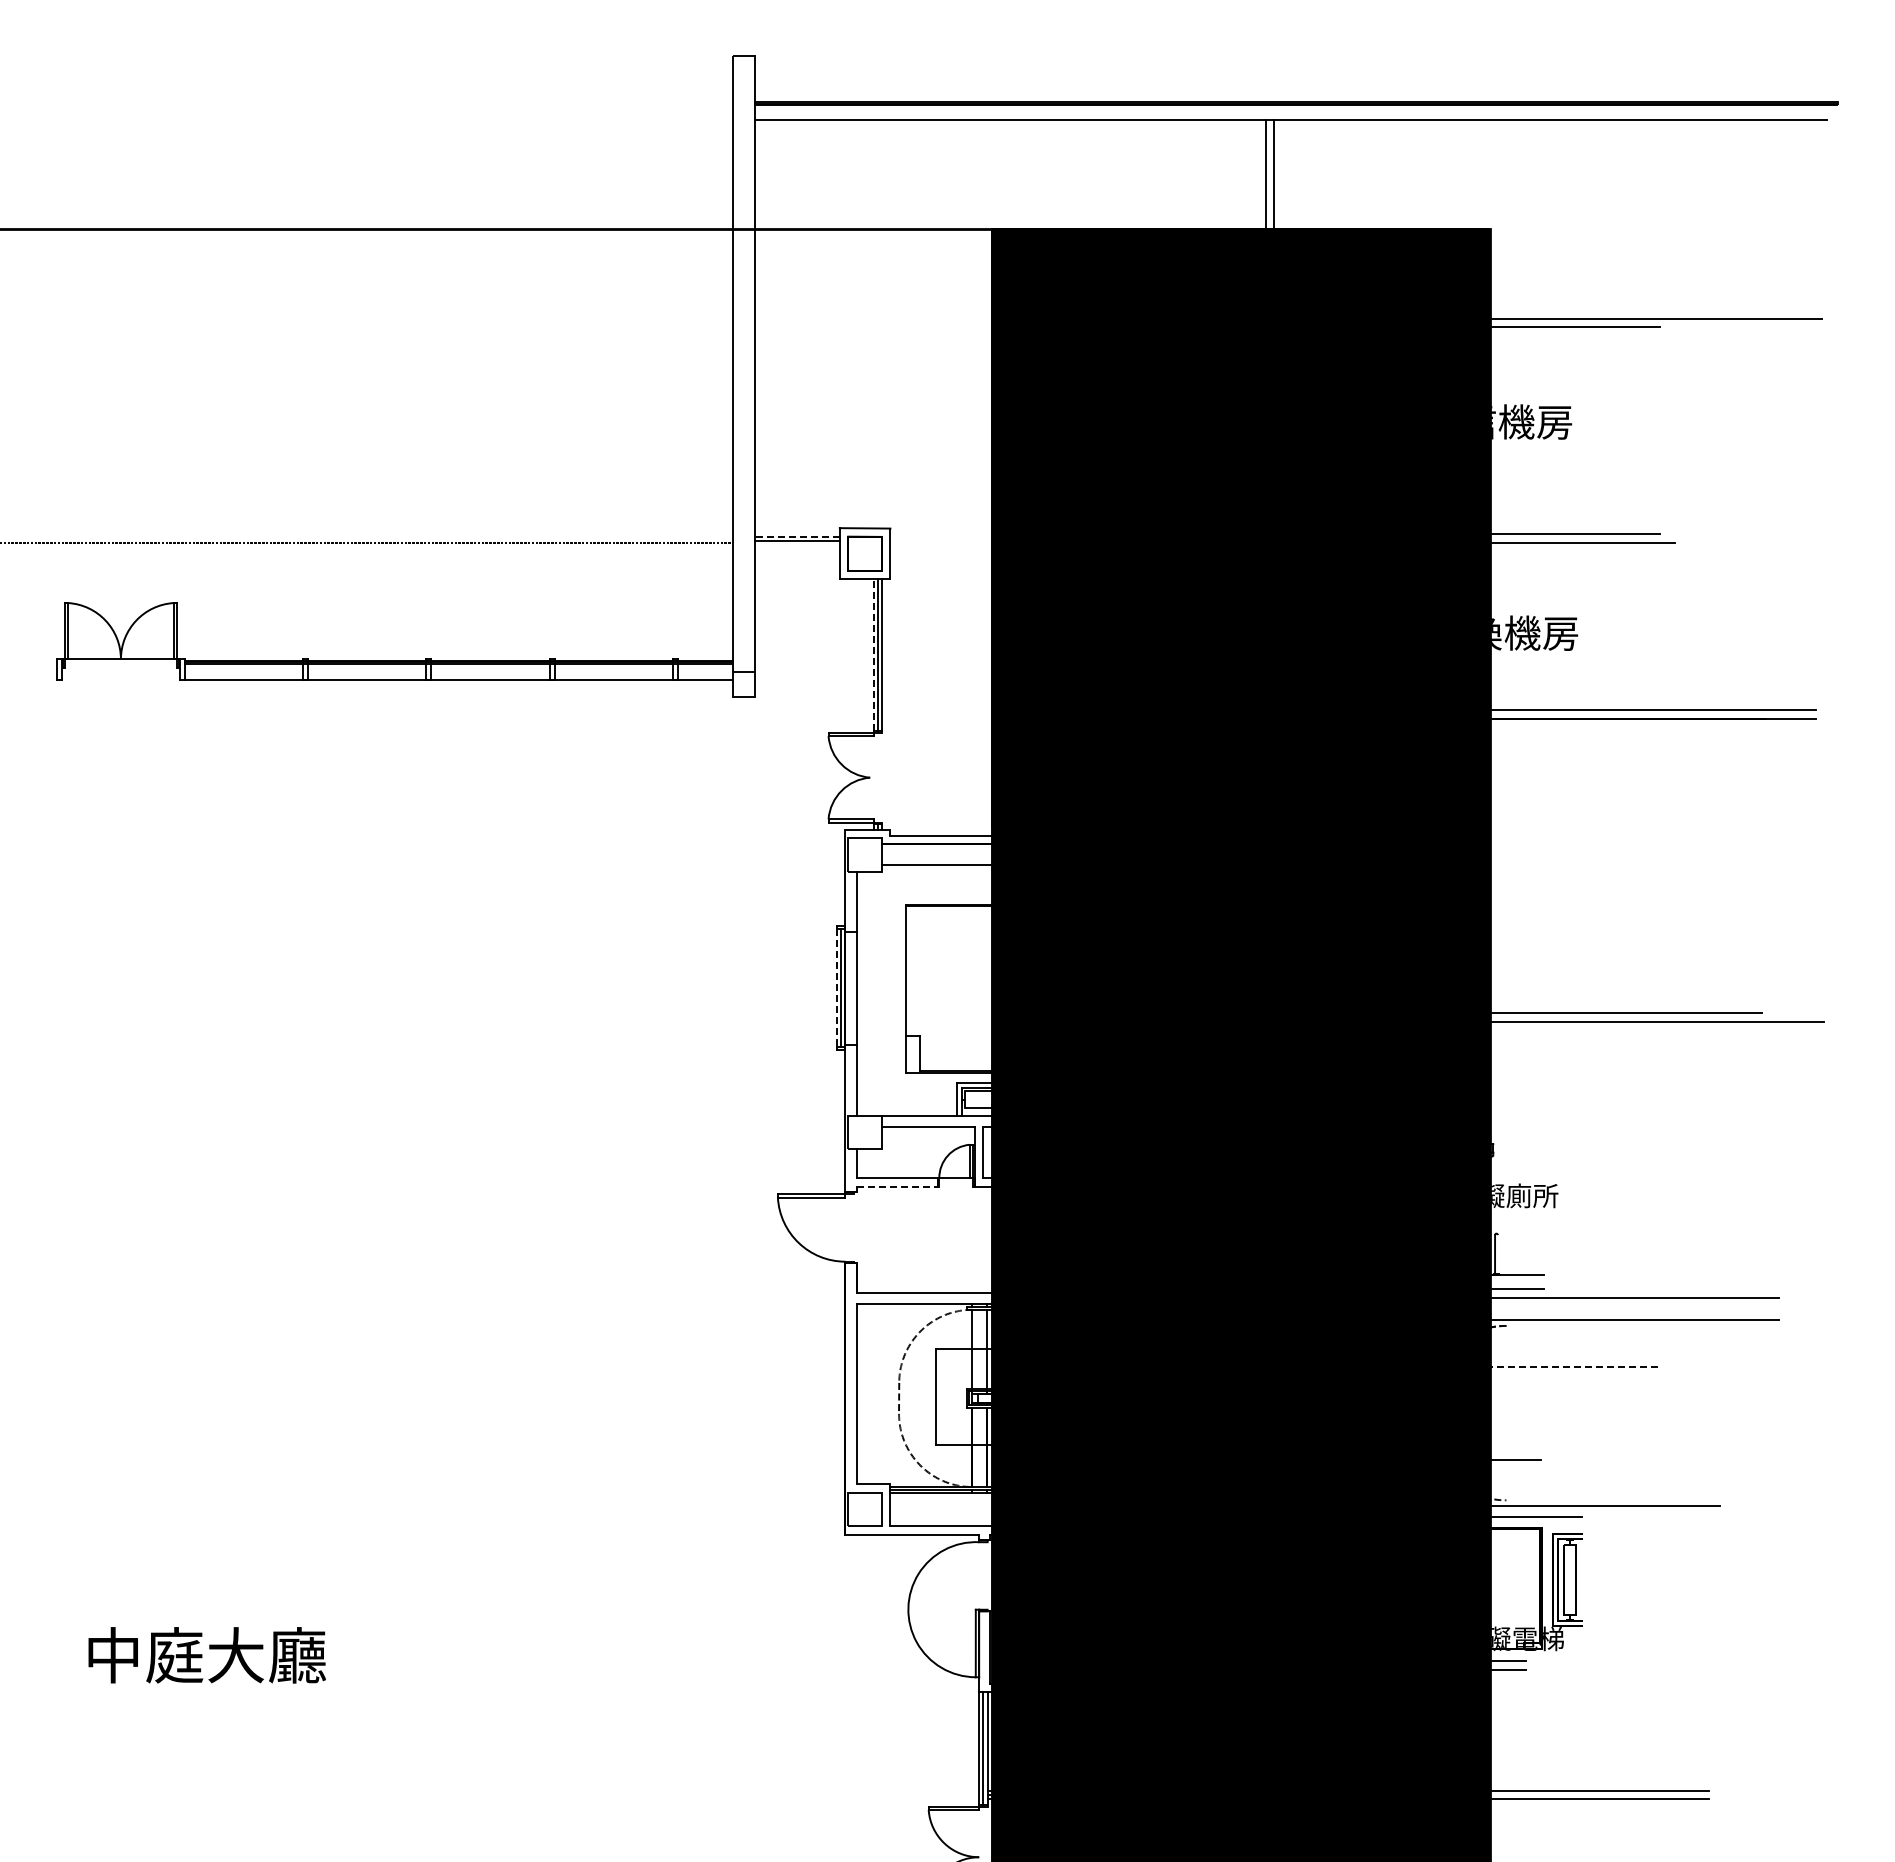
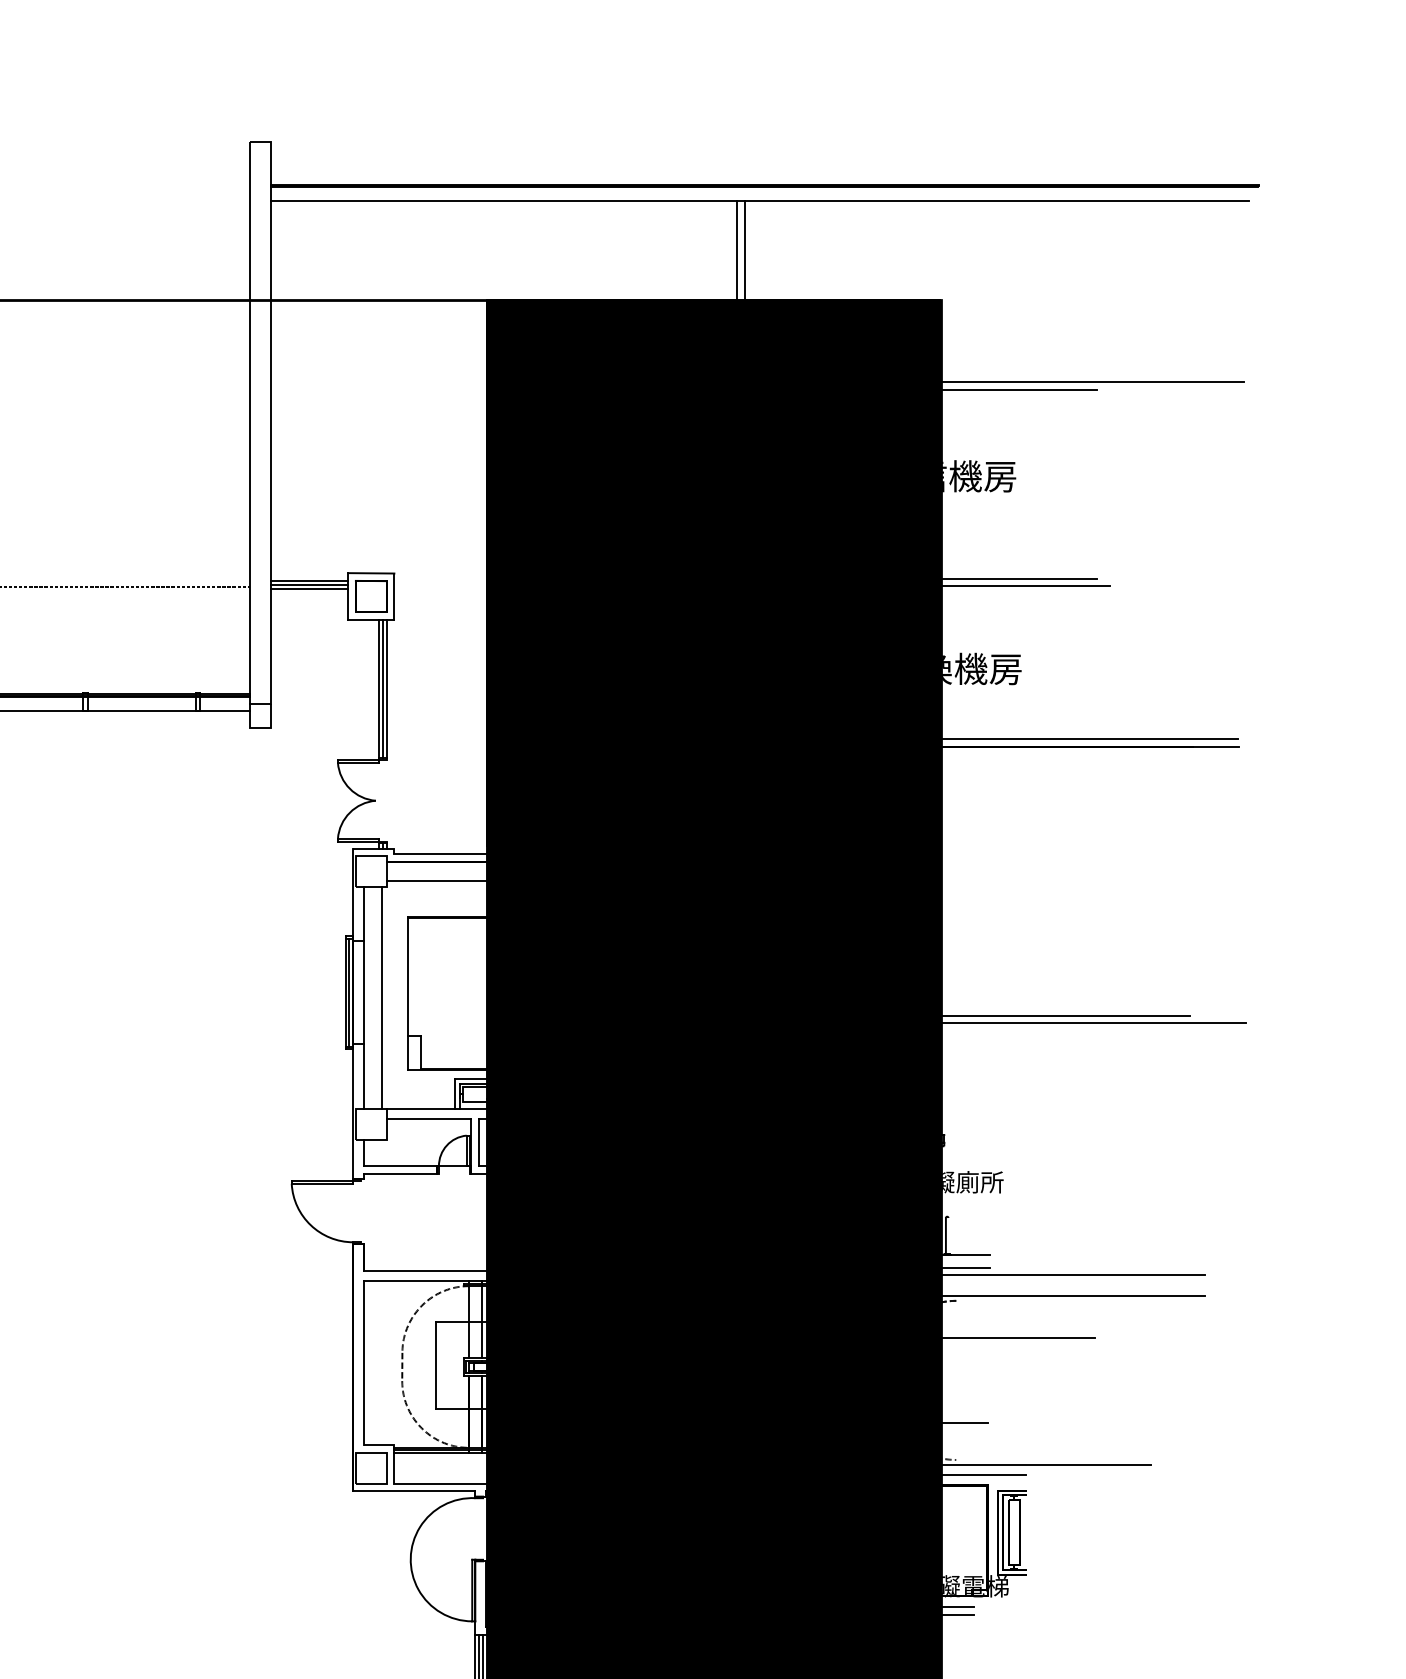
line: (797, 536) -> (309, 580), dashed -> solid
line: (797, 545) -> (309, 588), added
line: (873, 655) -> (378, 689), dashed -> solid
line: (836, 988) -> (345, 993), dashed -> solid
line: (876, 993) -> (381, 997), added
line: (897, 1186) -> (400, 1173), dashed -> solid
line: (1562, 1366) -> (1007, 1337), dashed -> solid

